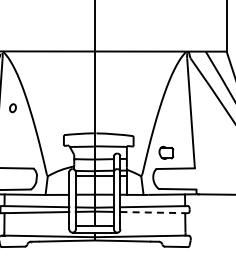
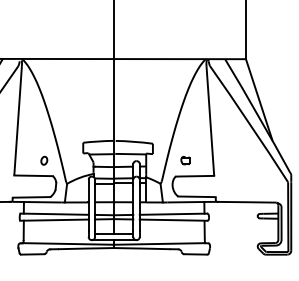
part: (13, 107) -> (44, 160), moved
part: (166, 152) -> (185, 160), size x0.62
line: (154, 212) -> (173, 220), dashed -> solid

